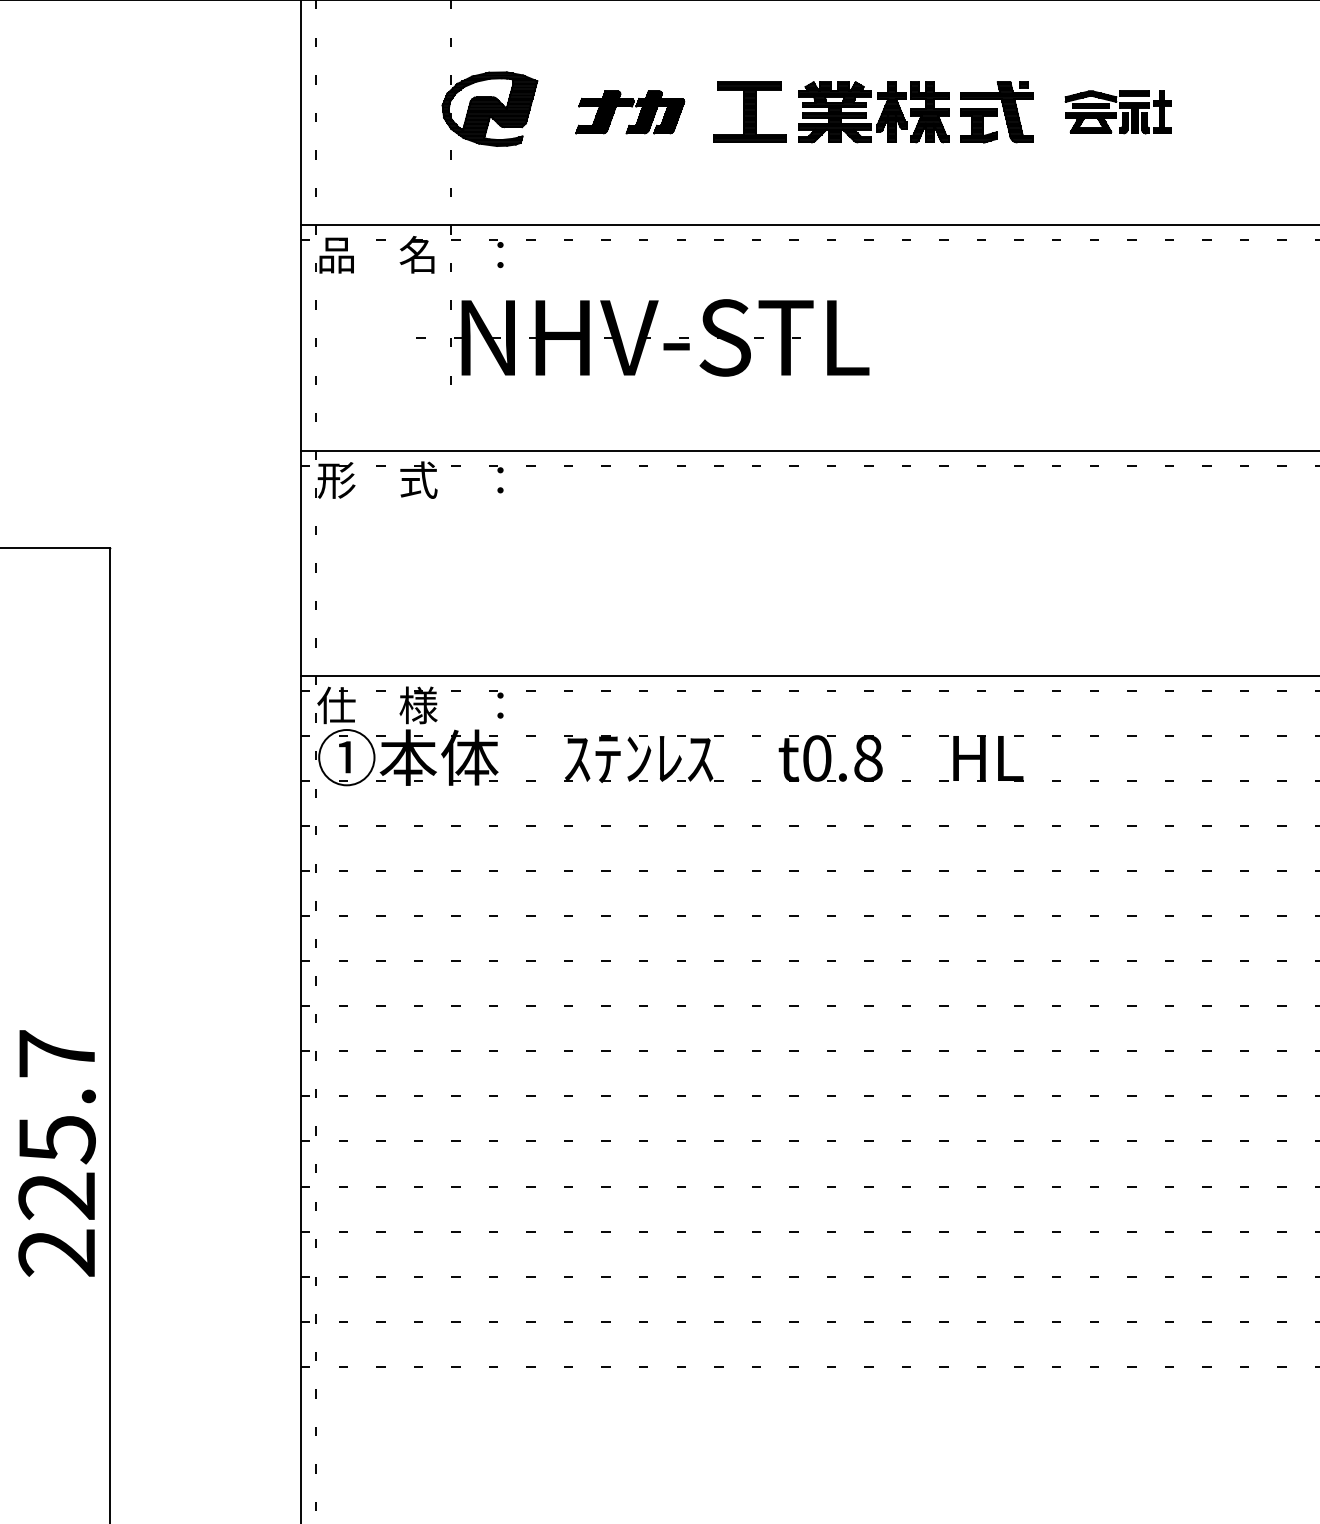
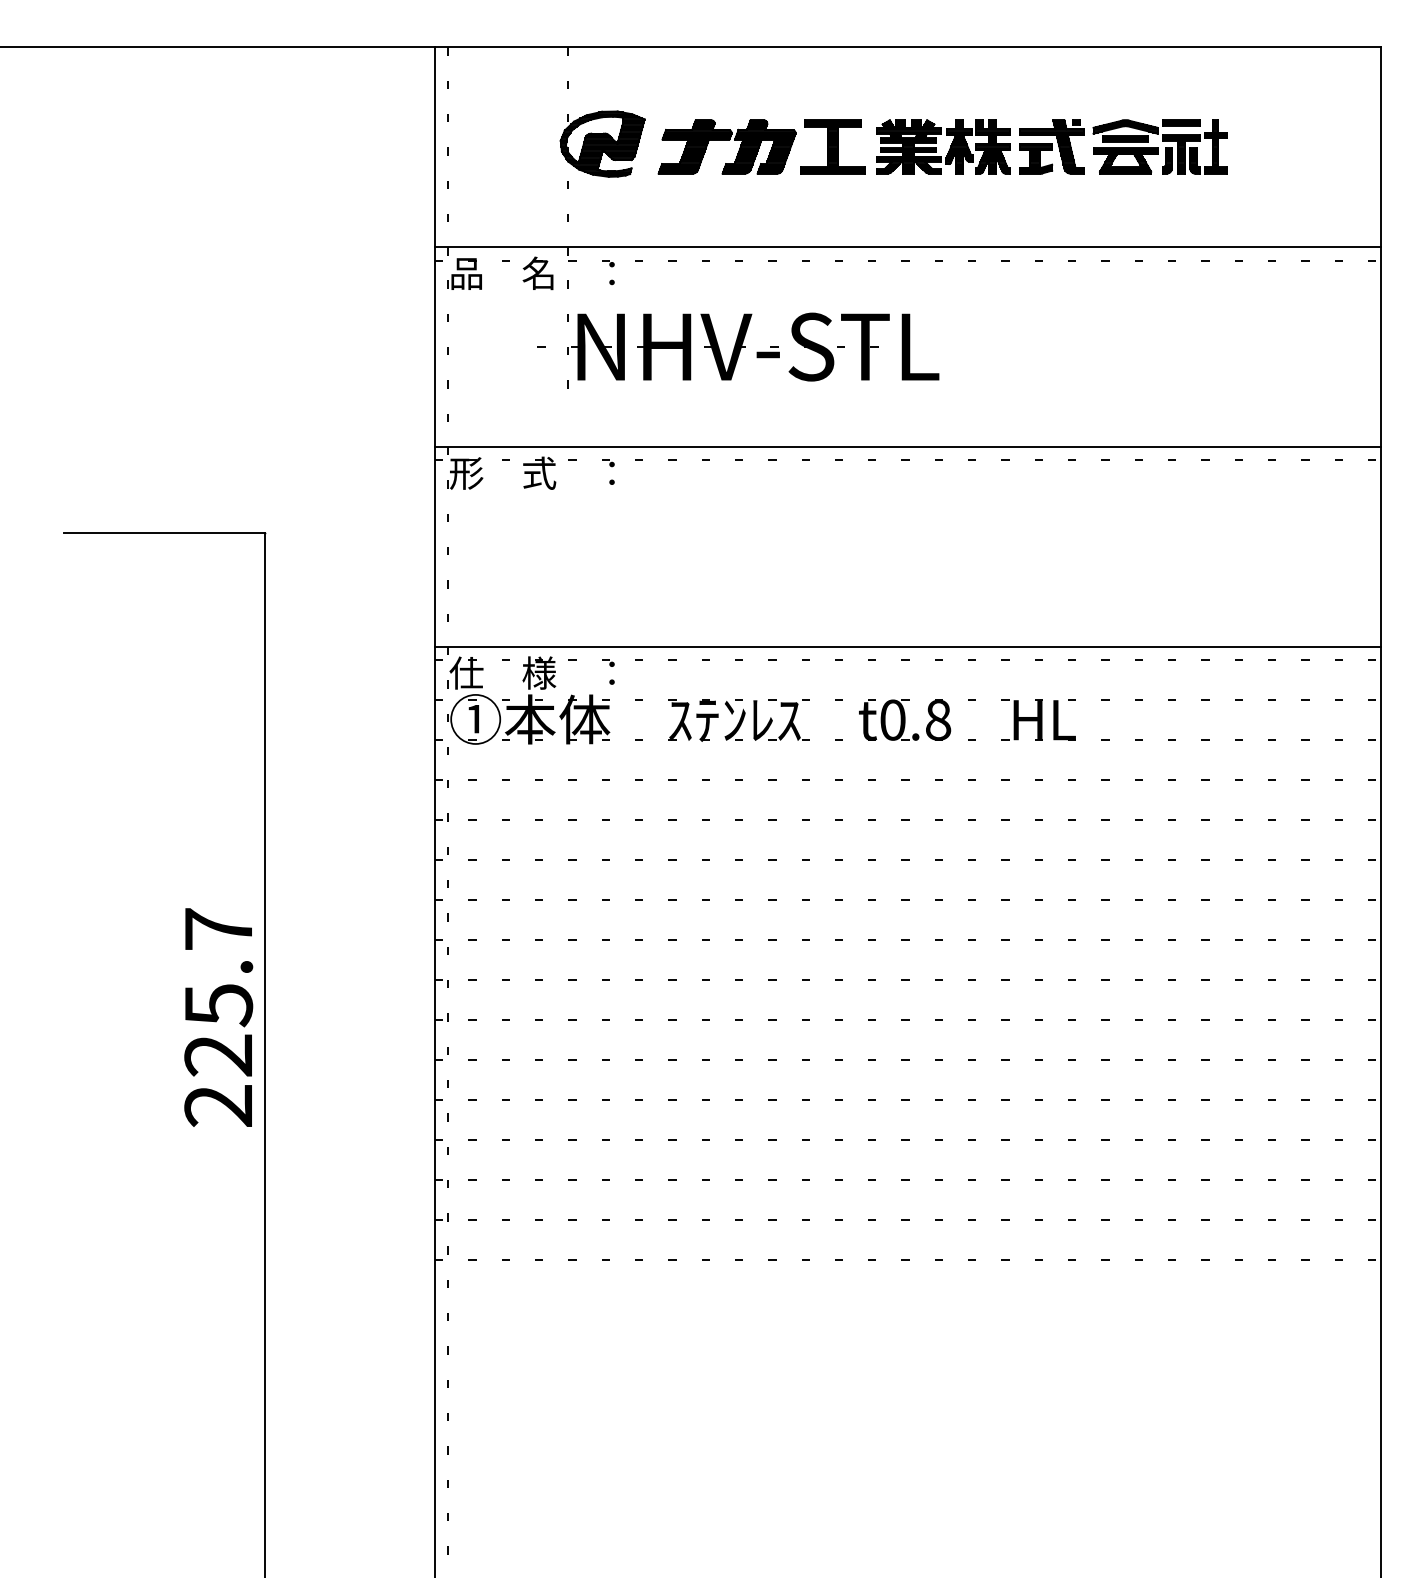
part: (629, 111) -> (726, 146), size x1.43
part: (1117, 111) -> (1159, 146), size x1.43
text: (56, 1153) -> (218, 1017), moved

